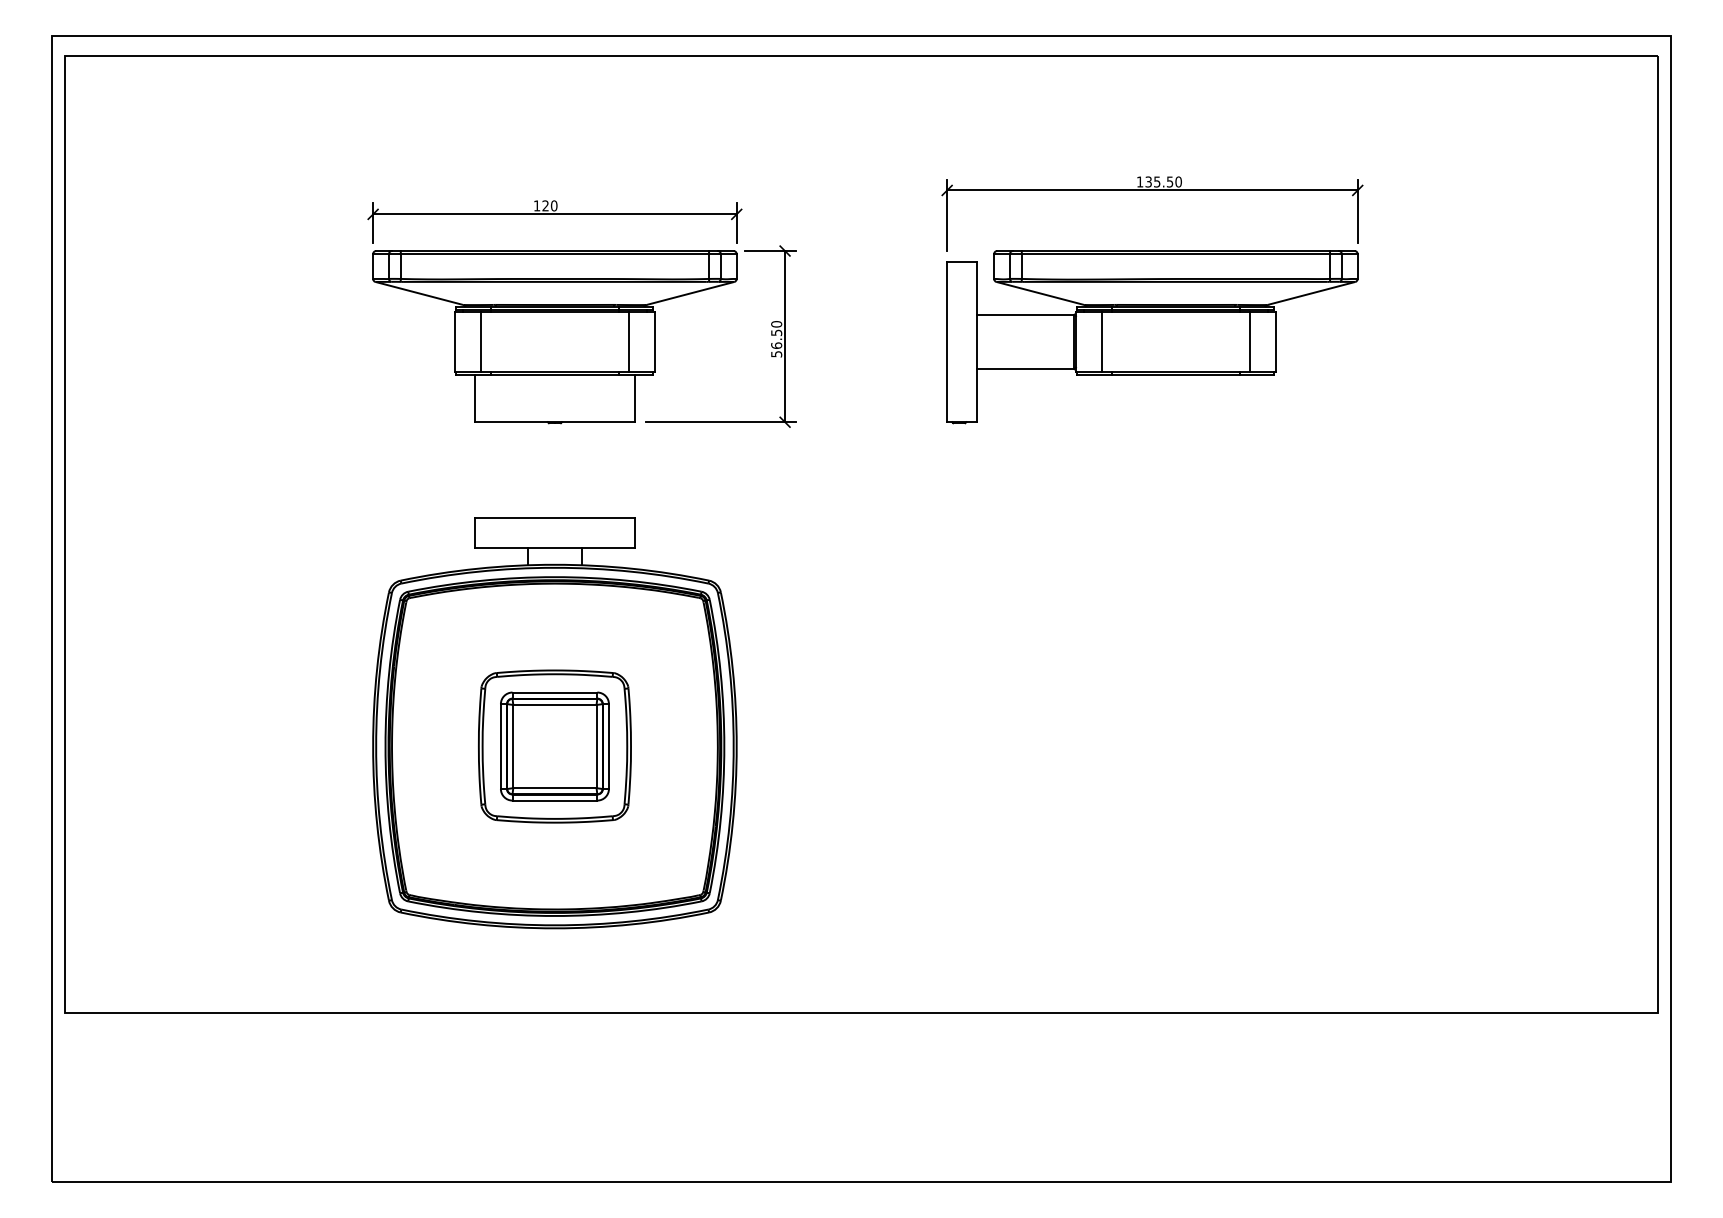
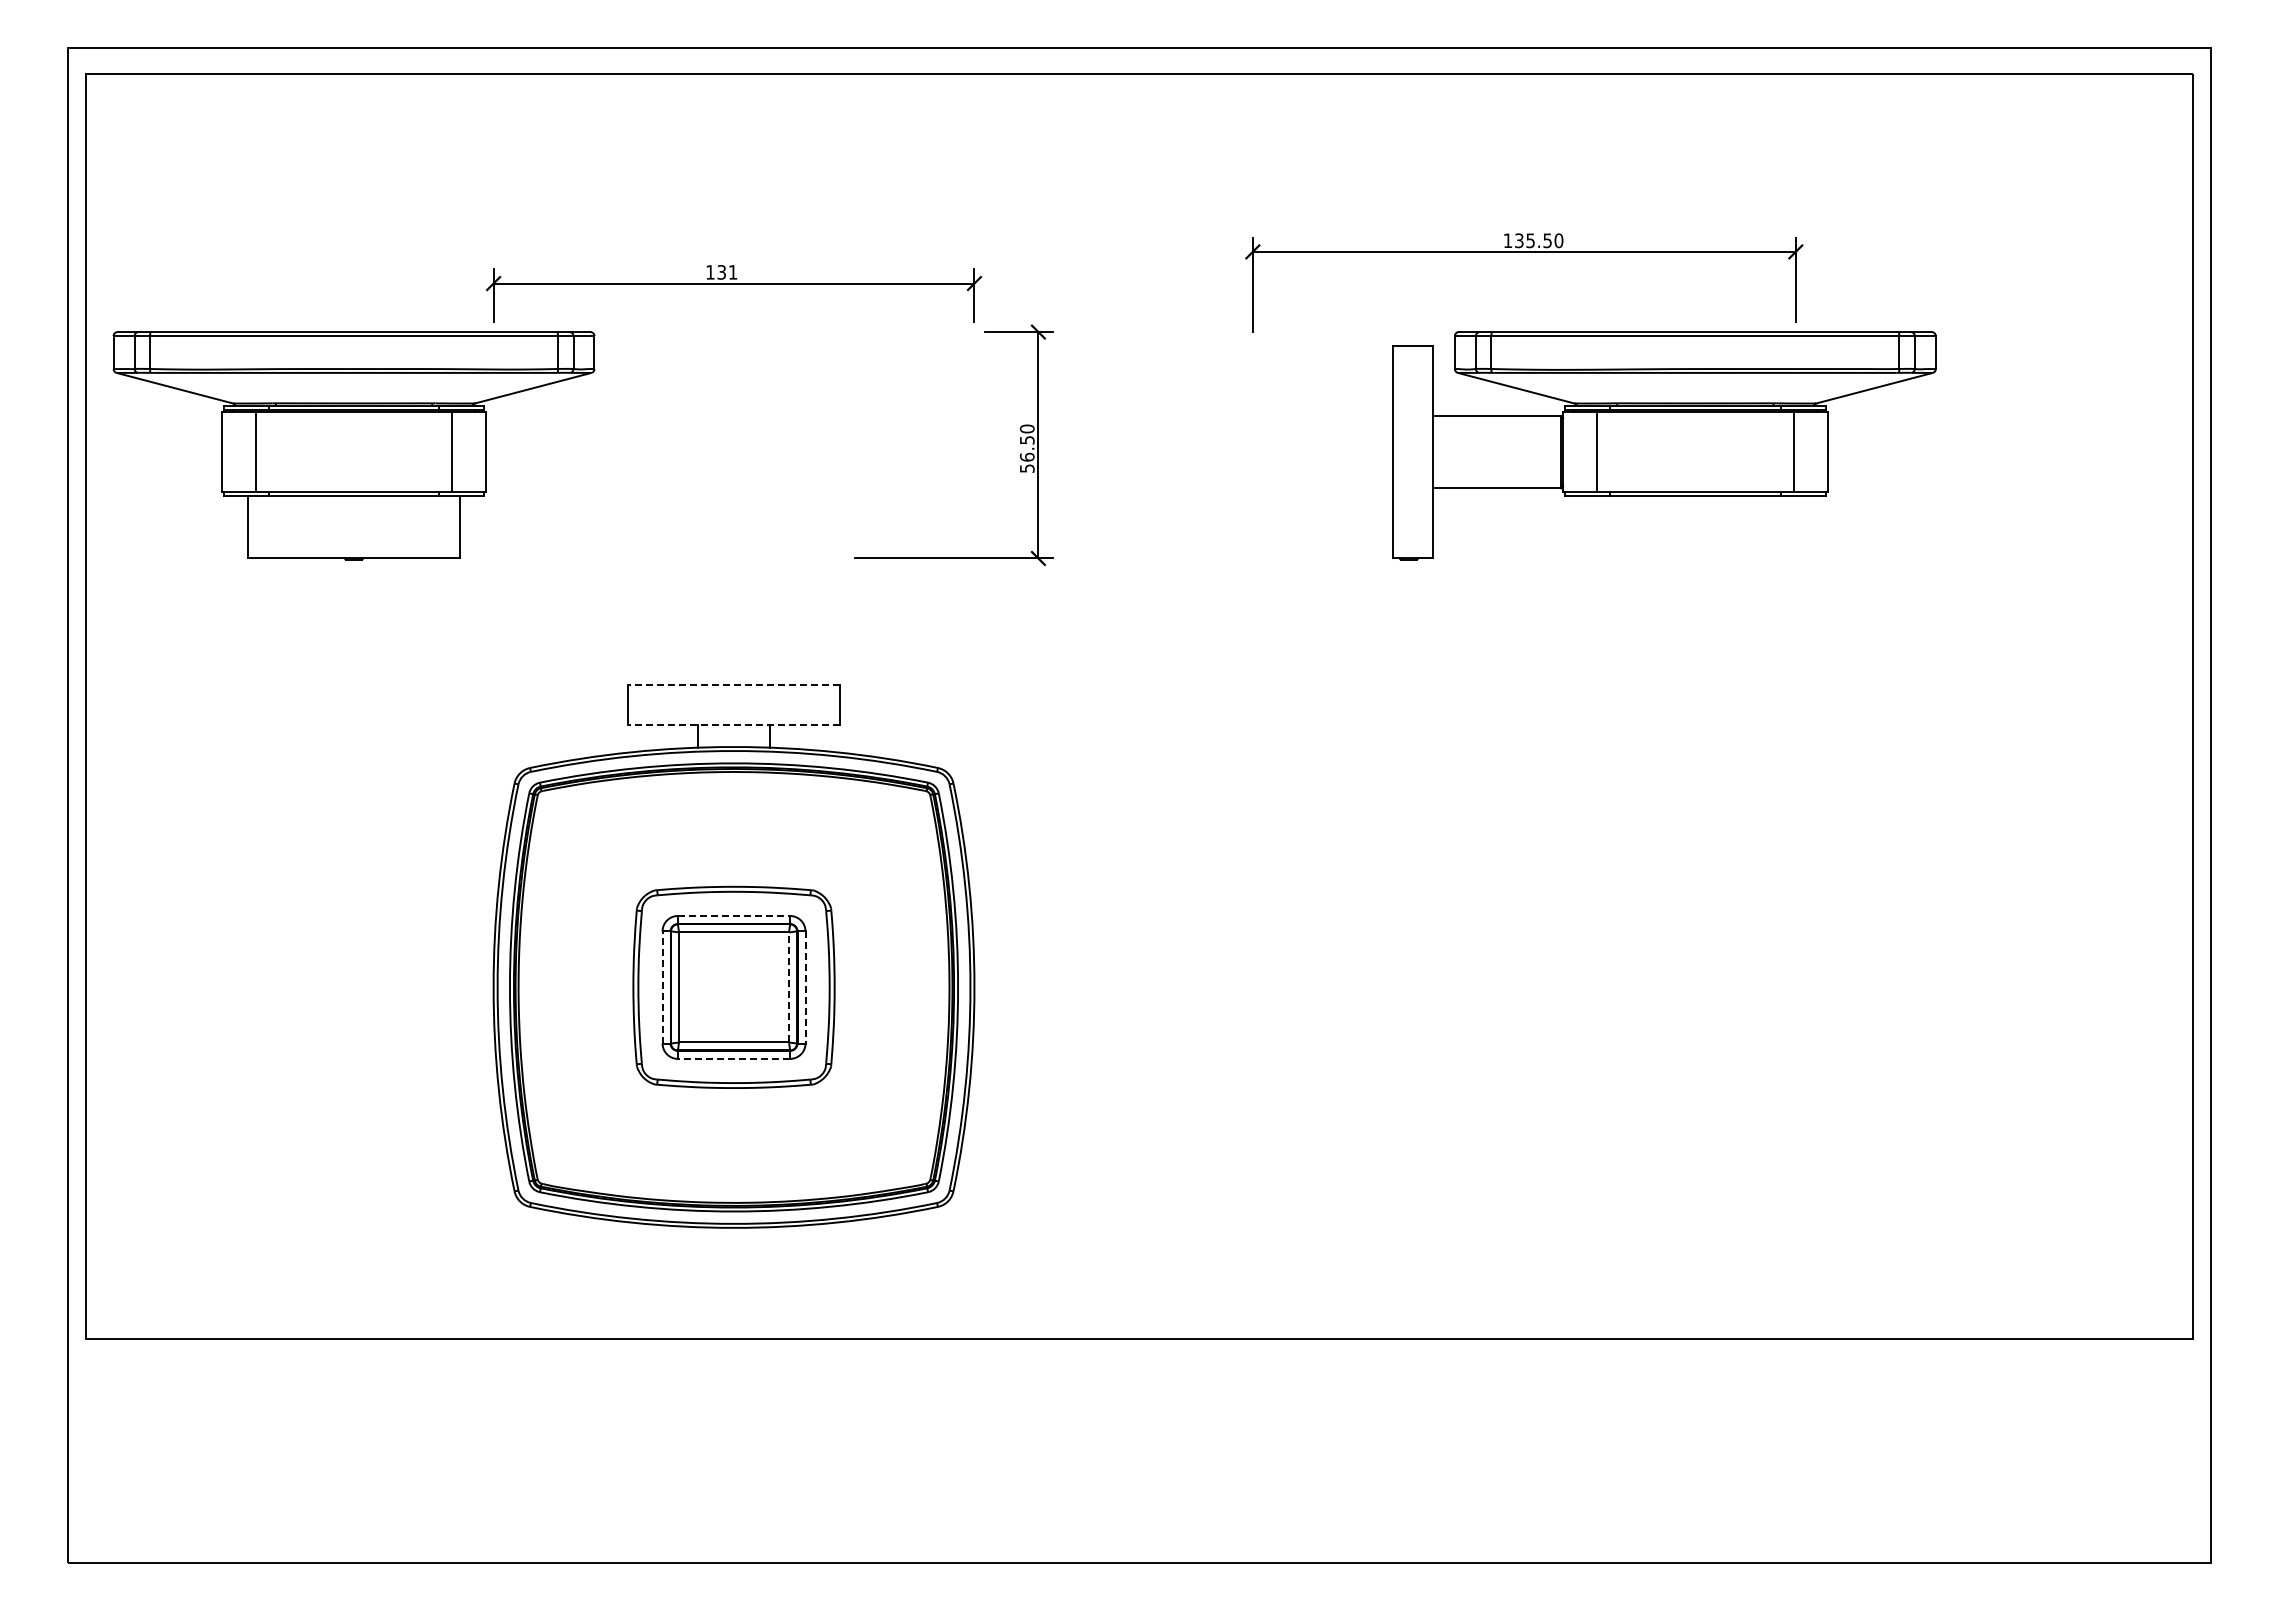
text: (549, 205) -> (727, 272), 120 -> 131
part: (554, 336) -> (353, 445), moved
part: (1152, 336) -> (1664, 445), moved
line: (554, 517) -> (733, 684), solid -> dashed
line: (554, 547) -> (733, 724), solid -> dashed
line: (555, 692) -> (734, 915), solid -> dashed
line: (500, 745) -> (662, 986), solid -> dashed
line: (596, 745) -> (789, 986), solid -> dashed
line: (608, 746) -> (805, 987), solid -> dashed
line: (554, 800) -> (733, 1058), solid -> dashed

